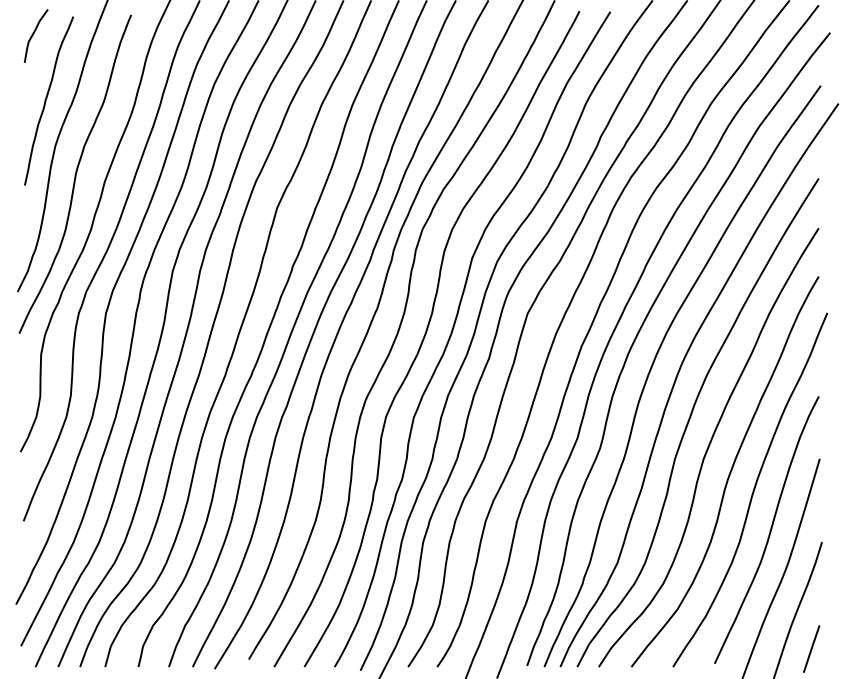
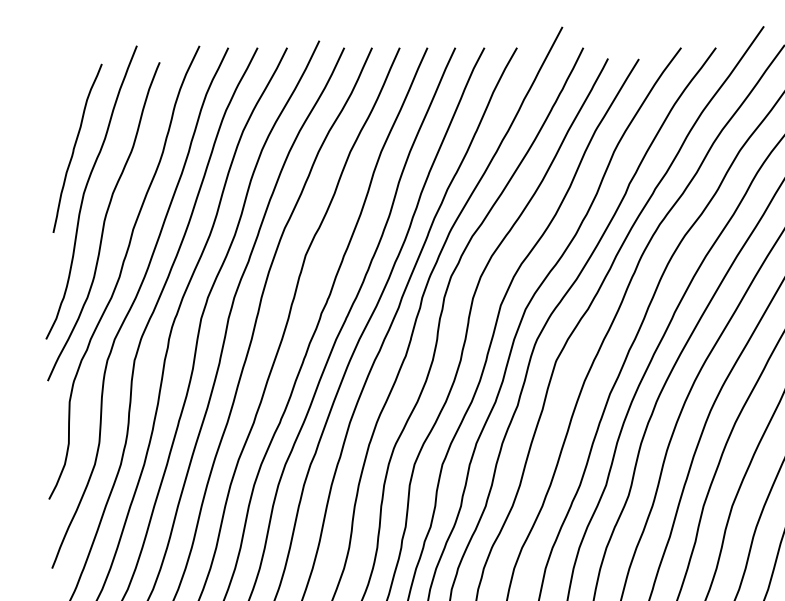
curve: (33, 35) -> (62, 82), removed

